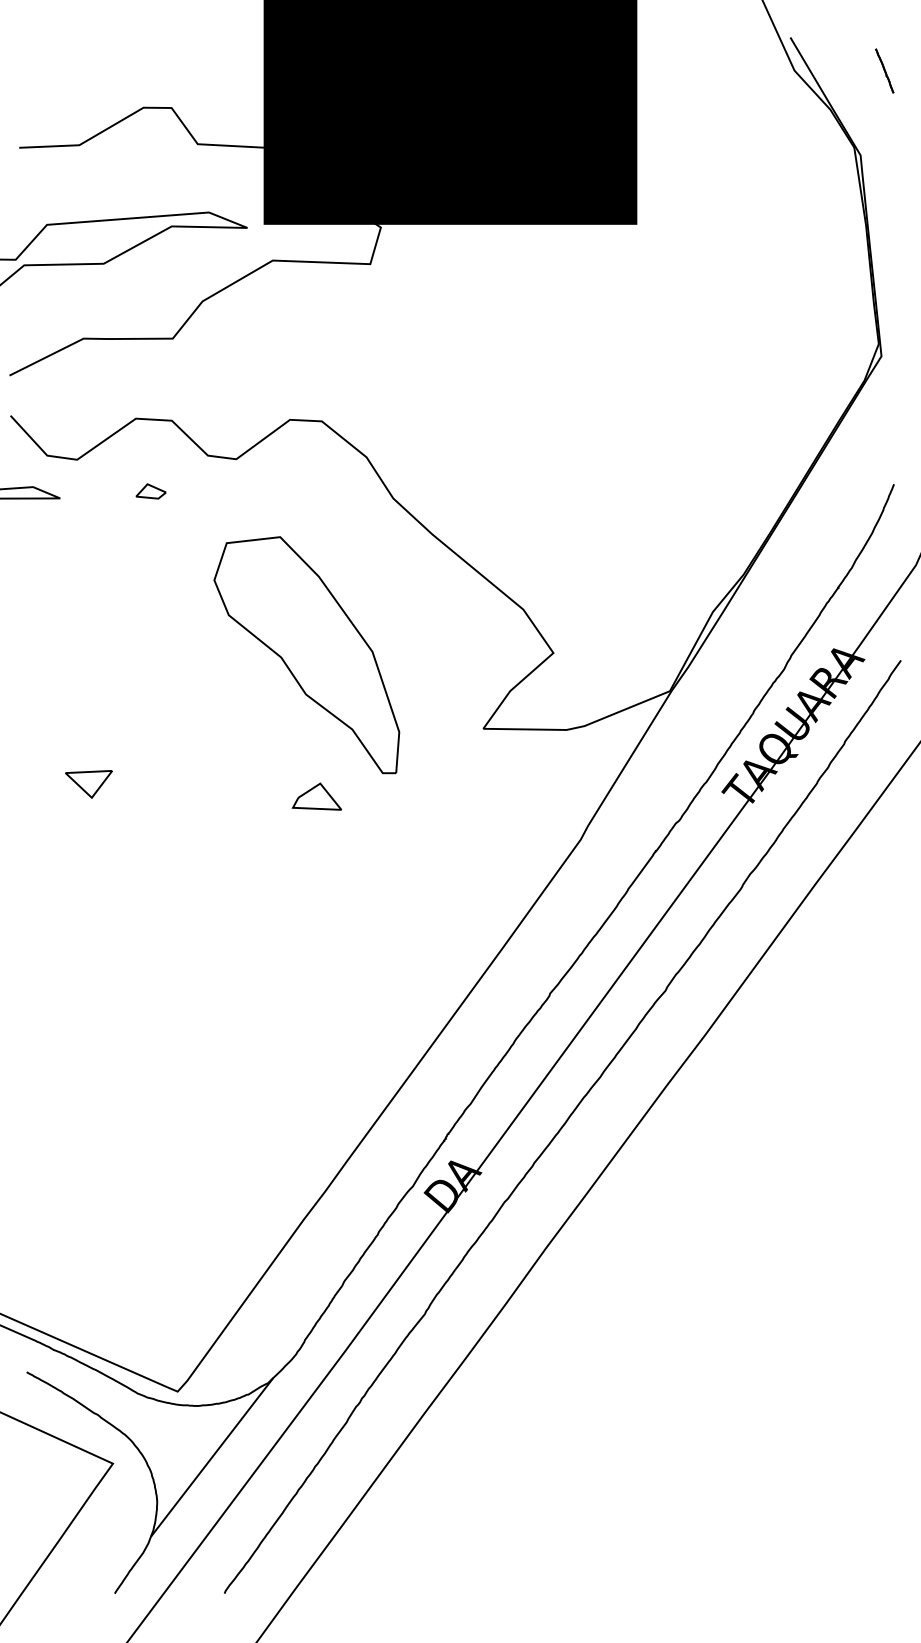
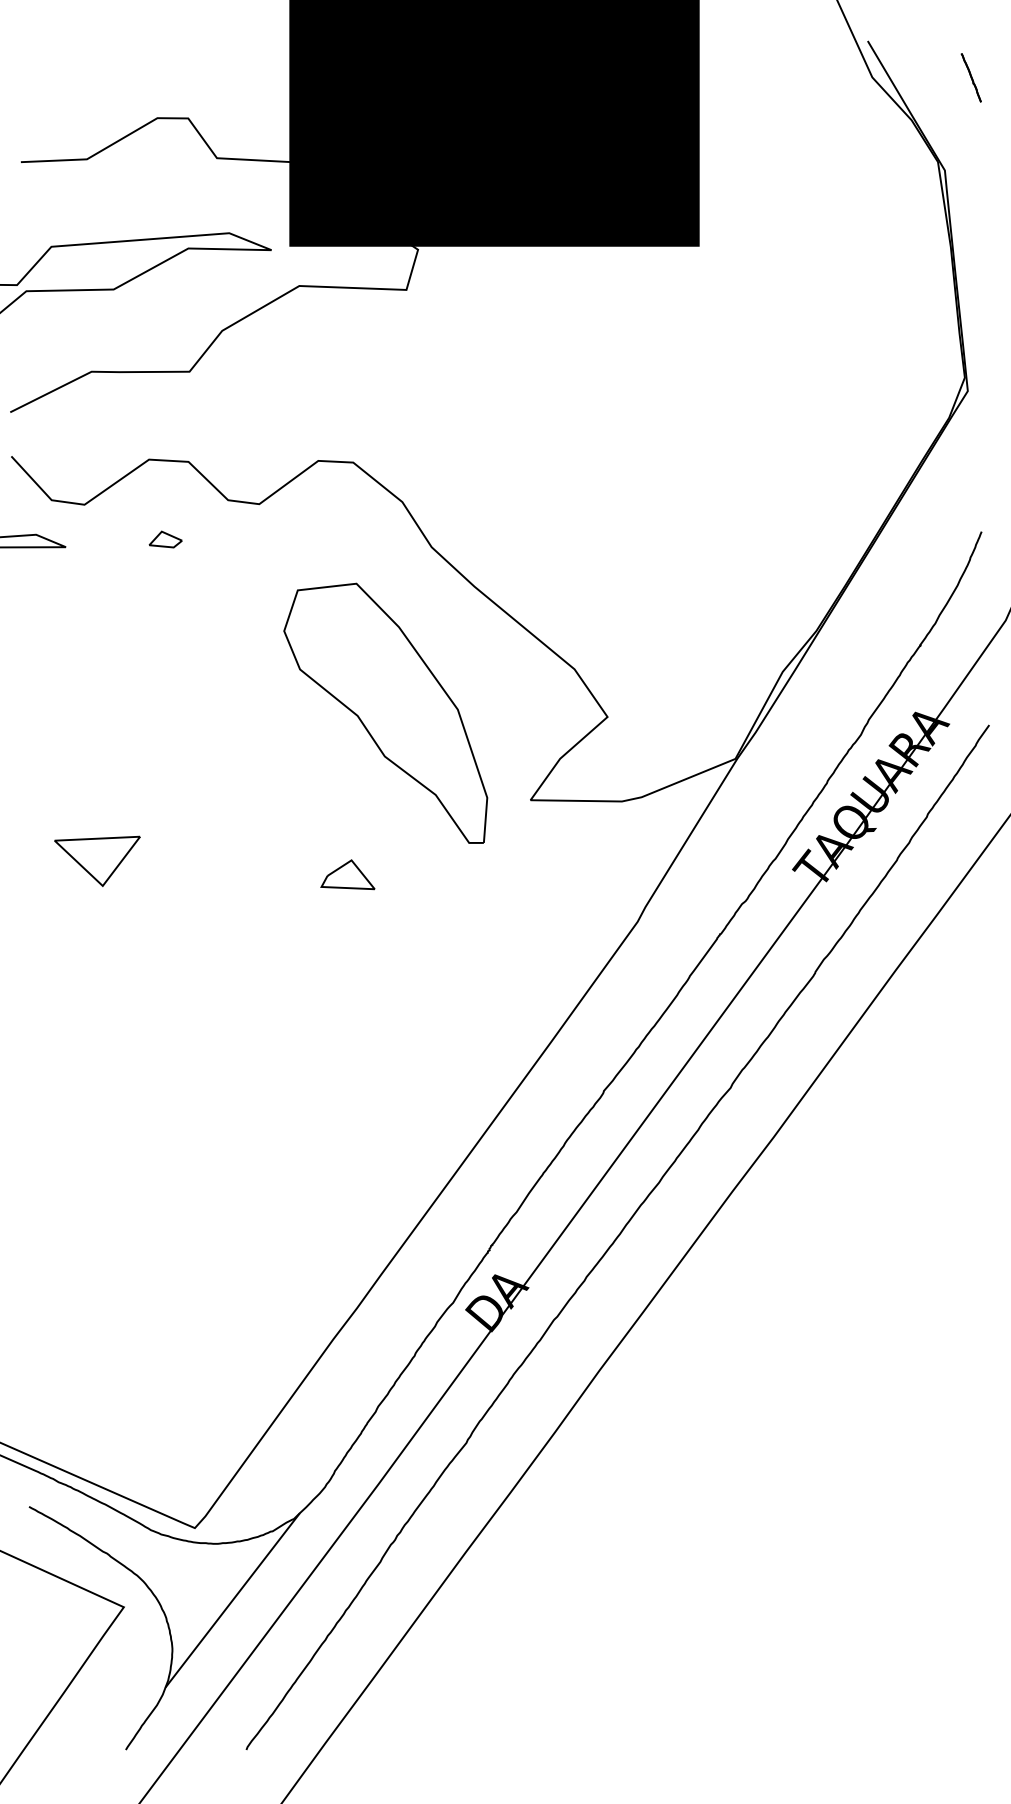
part: (306, 654) -> (385, 712), moved
part: (88, 783) -> (97, 860), size x1.67

